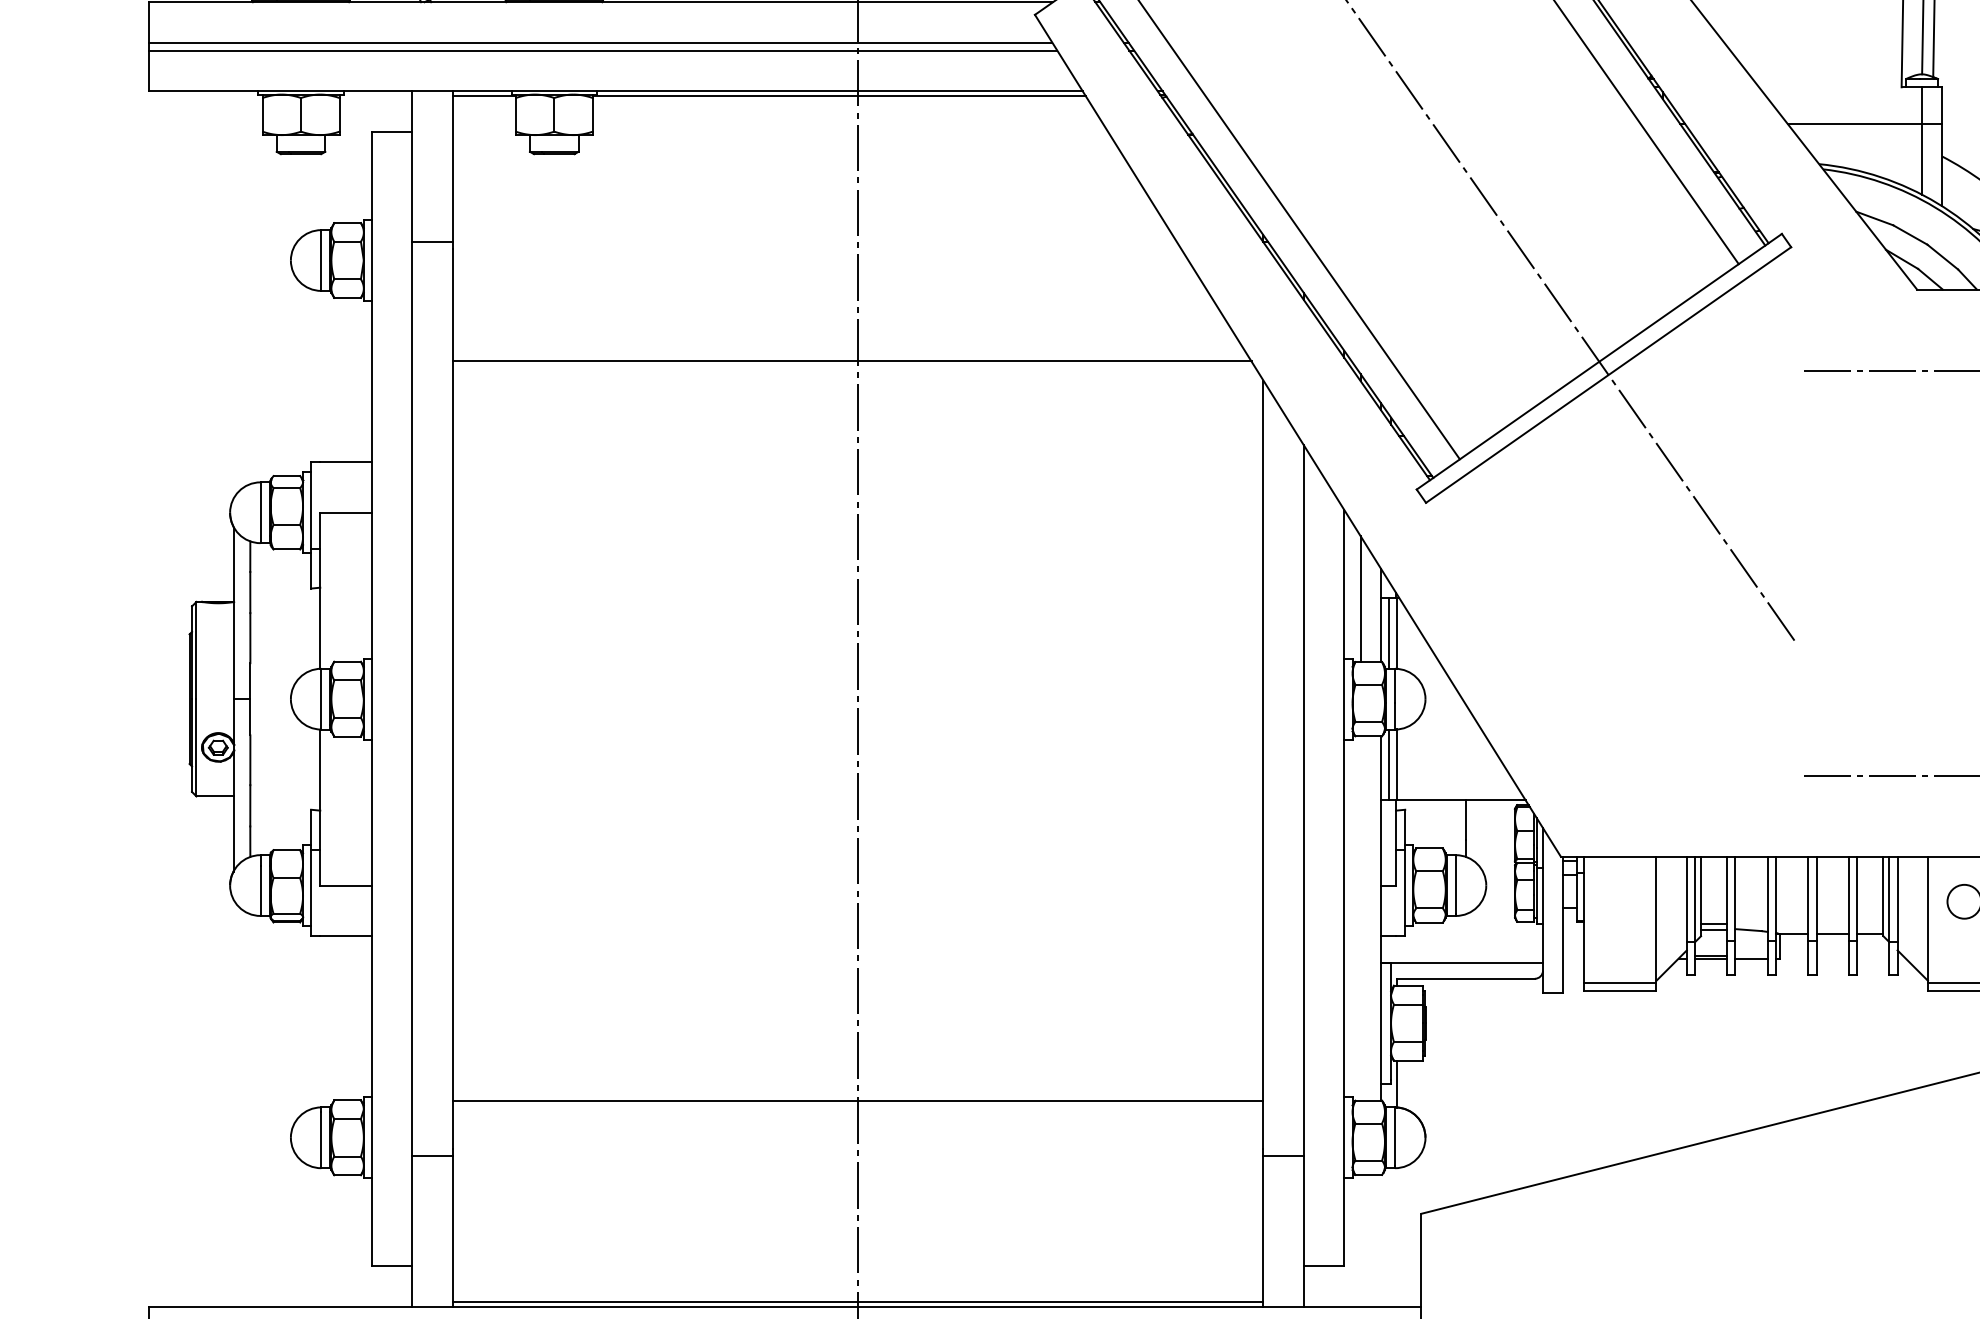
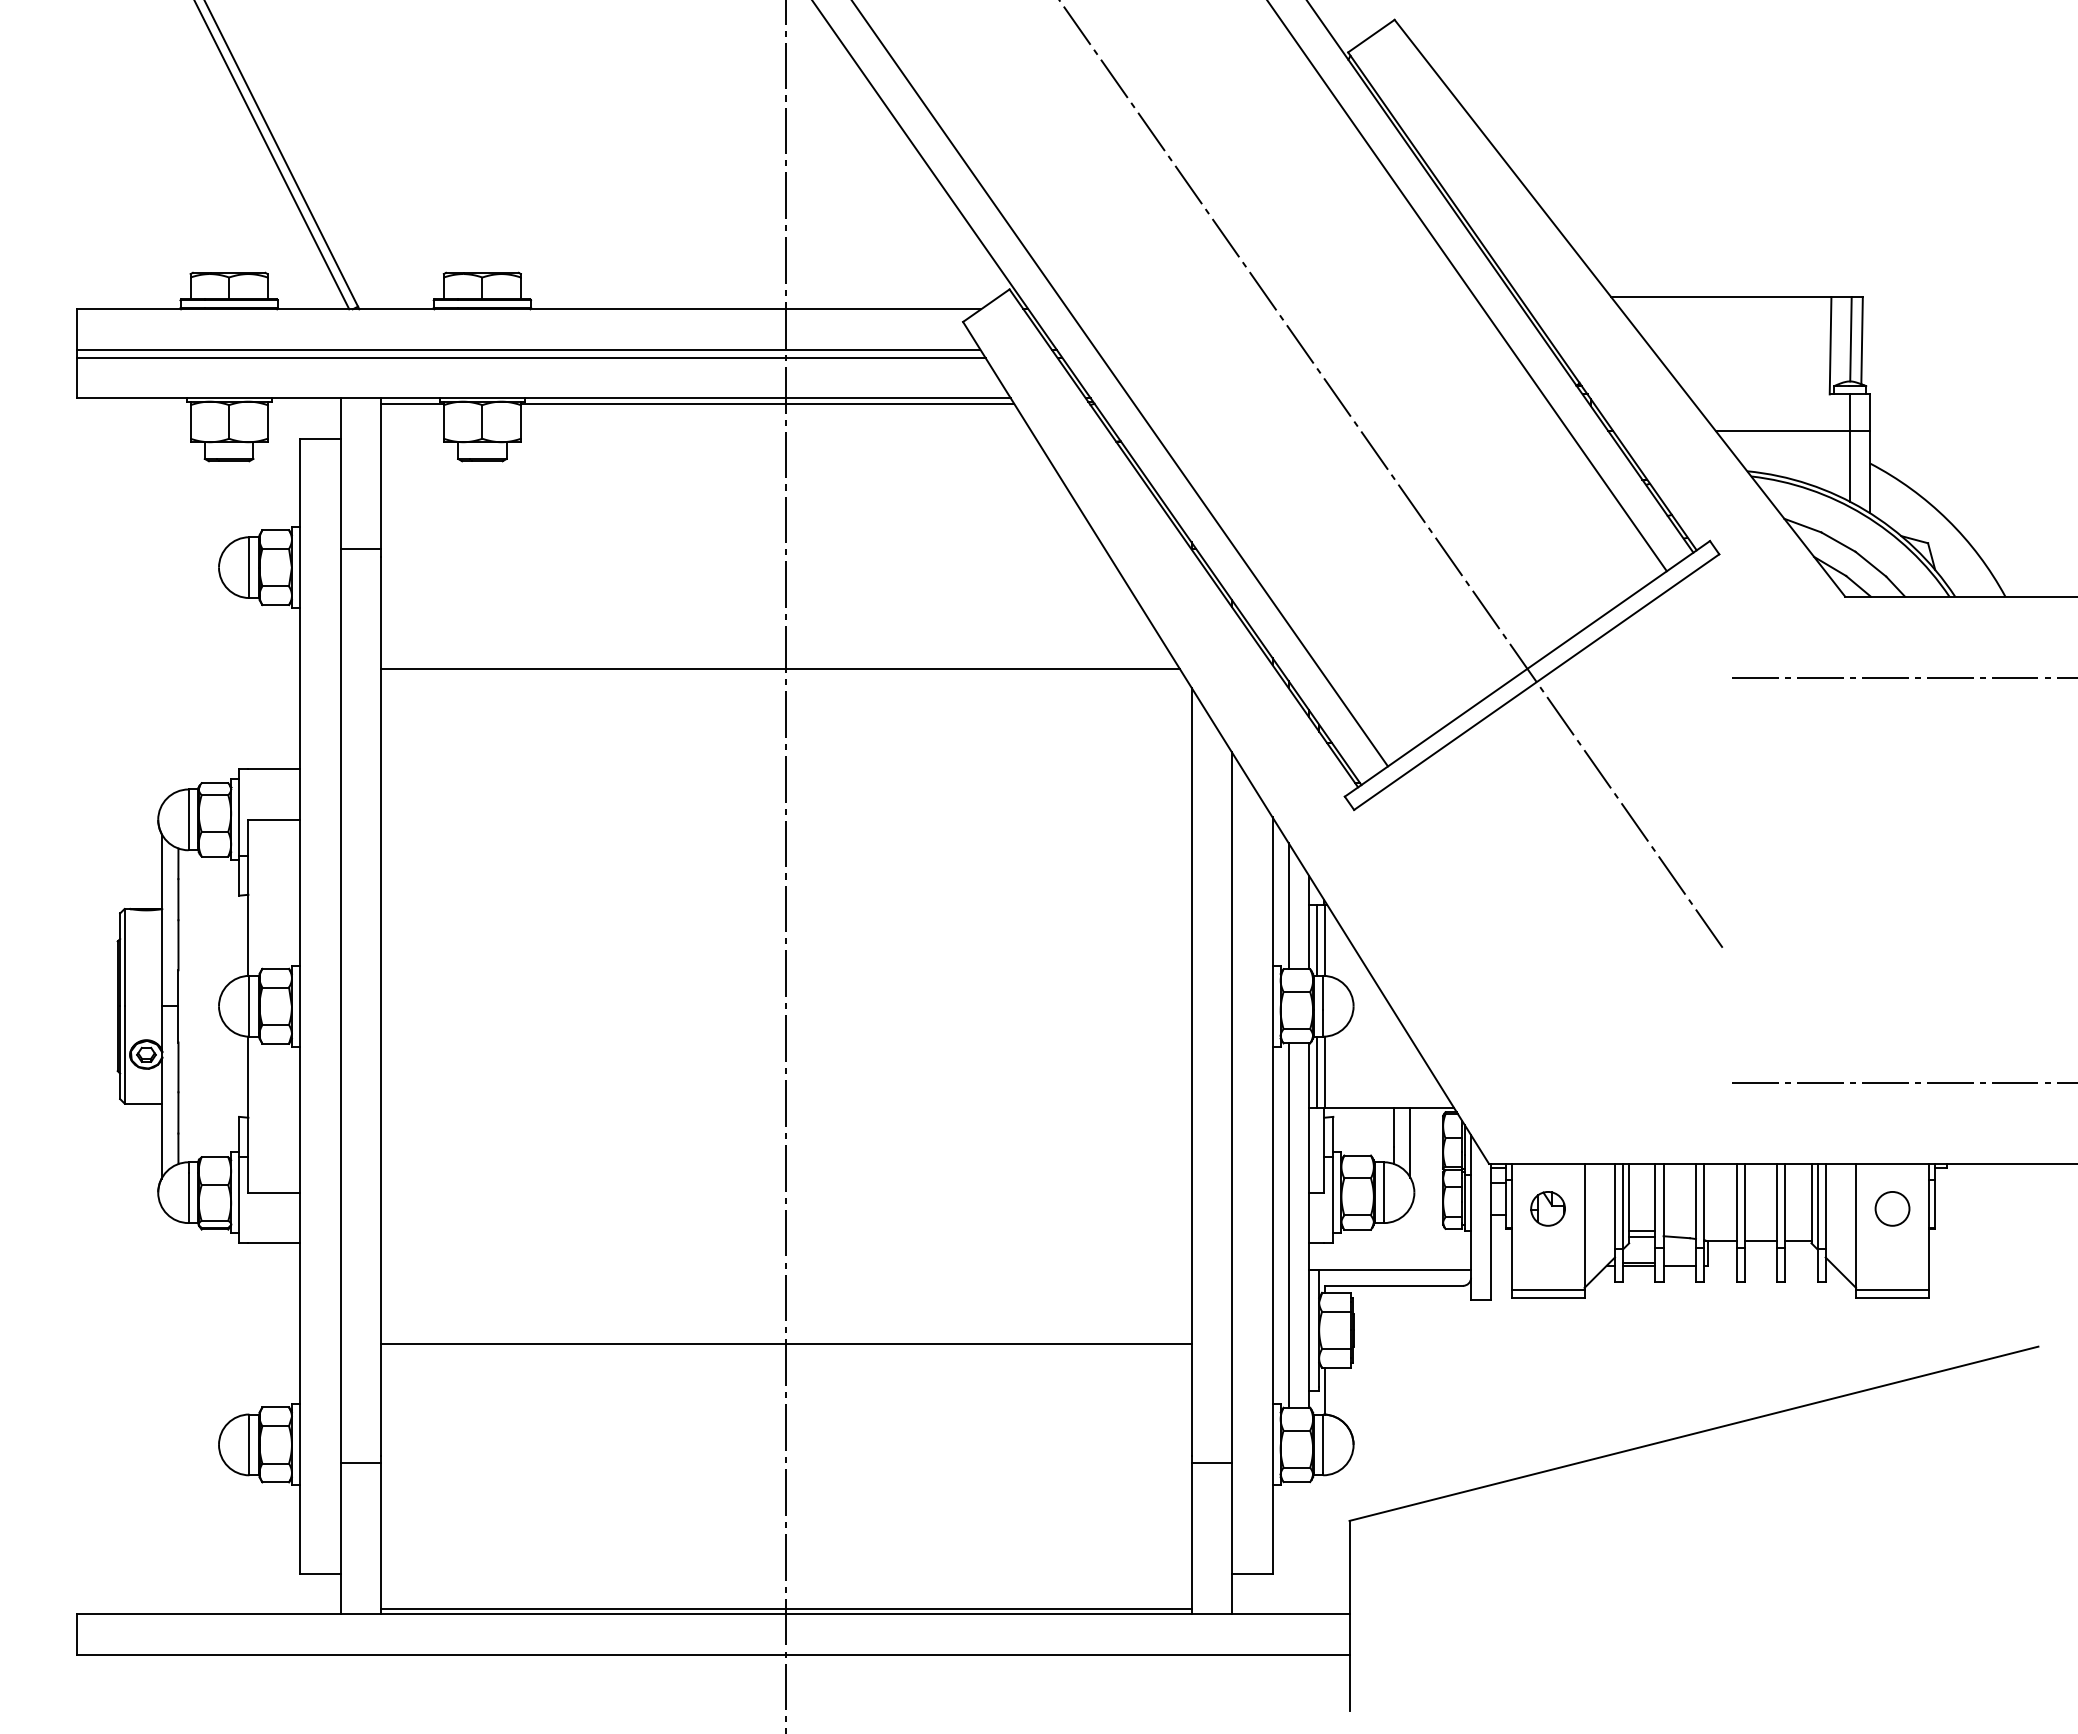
line: (1482, 835) -> (1410, 1142), added
part: (1619, 901) -> (1547, 1208), added
line: (1360, 918) -> (1288, 1225), added
line: (858, 1100) -> (786, 1343), moved

